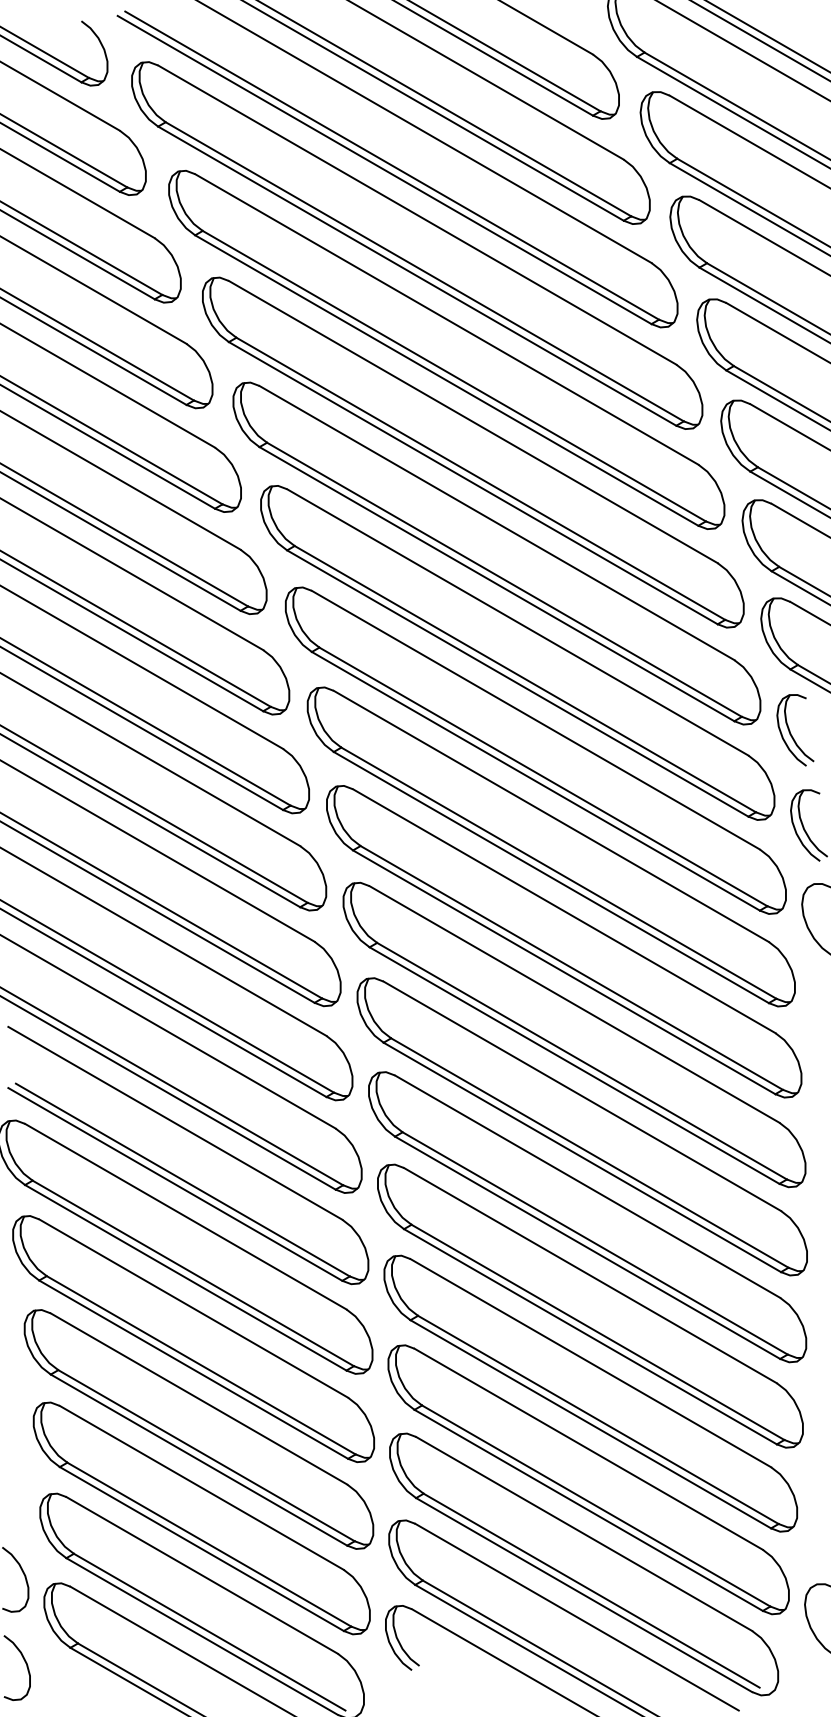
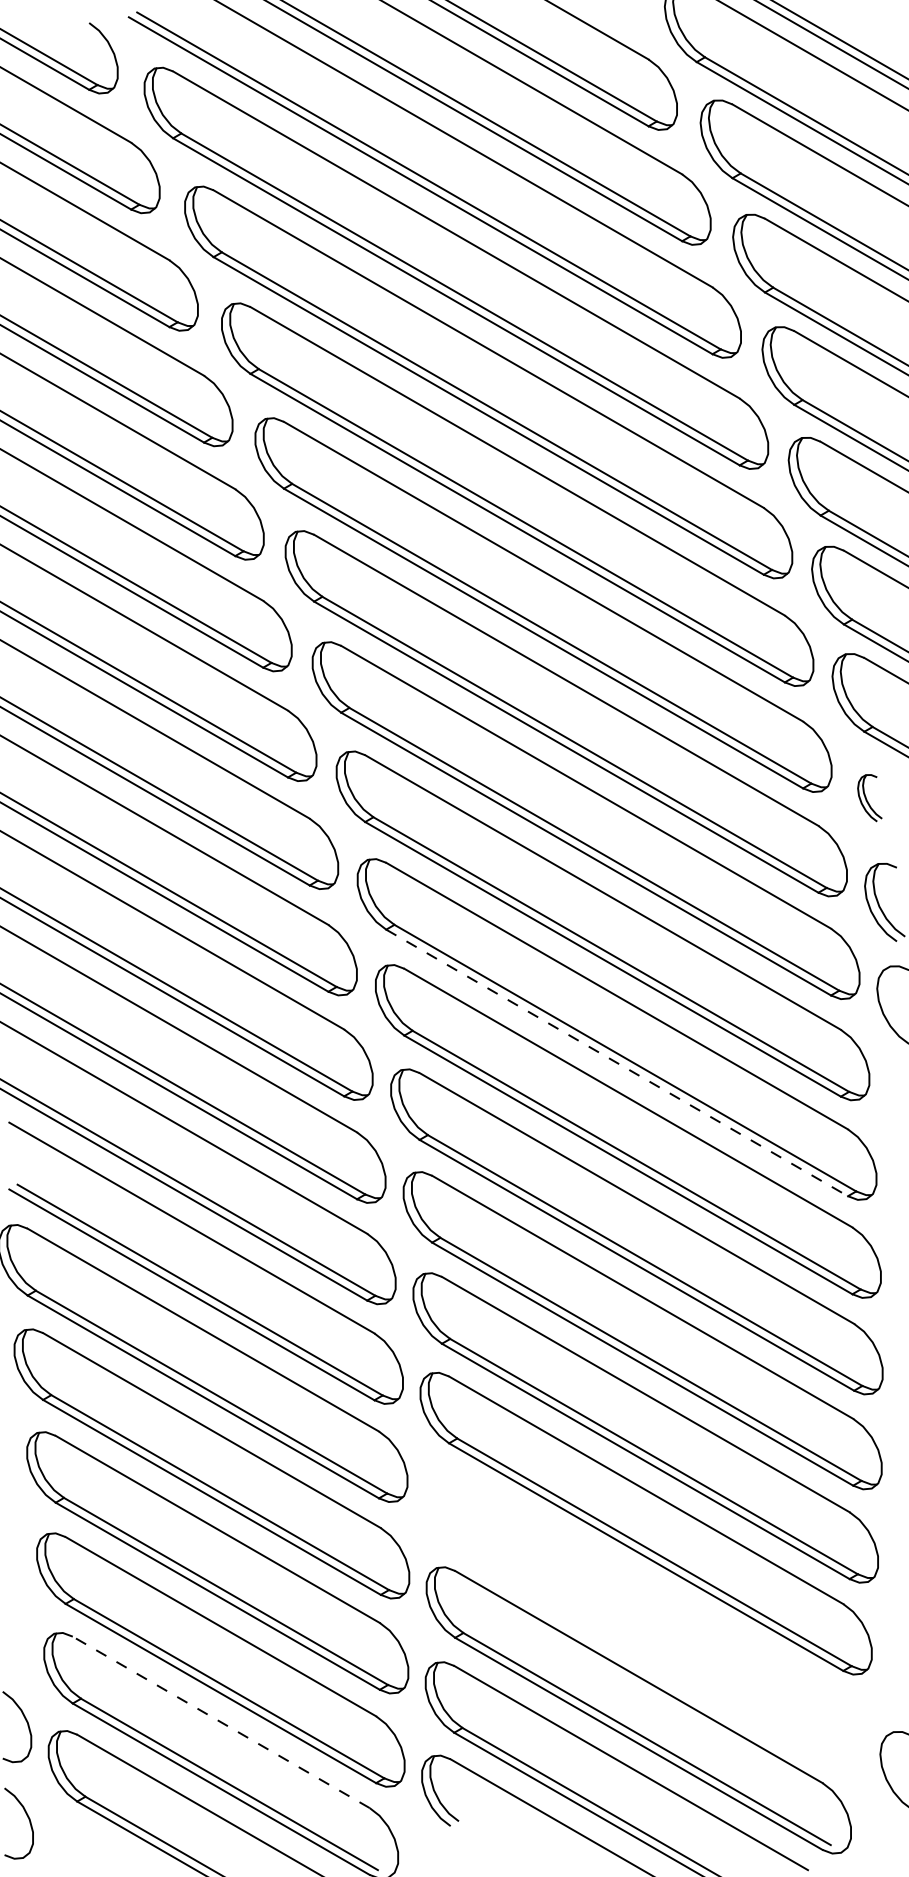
part: (795, 729) -> (869, 797), size x0.6
line: (564, 971) -> (617, 1062), solid -> dashed
part: (588, 1479) -> (643, 1617), removed
line: (201, 1575) -> (220, 1722), solid -> dashed

